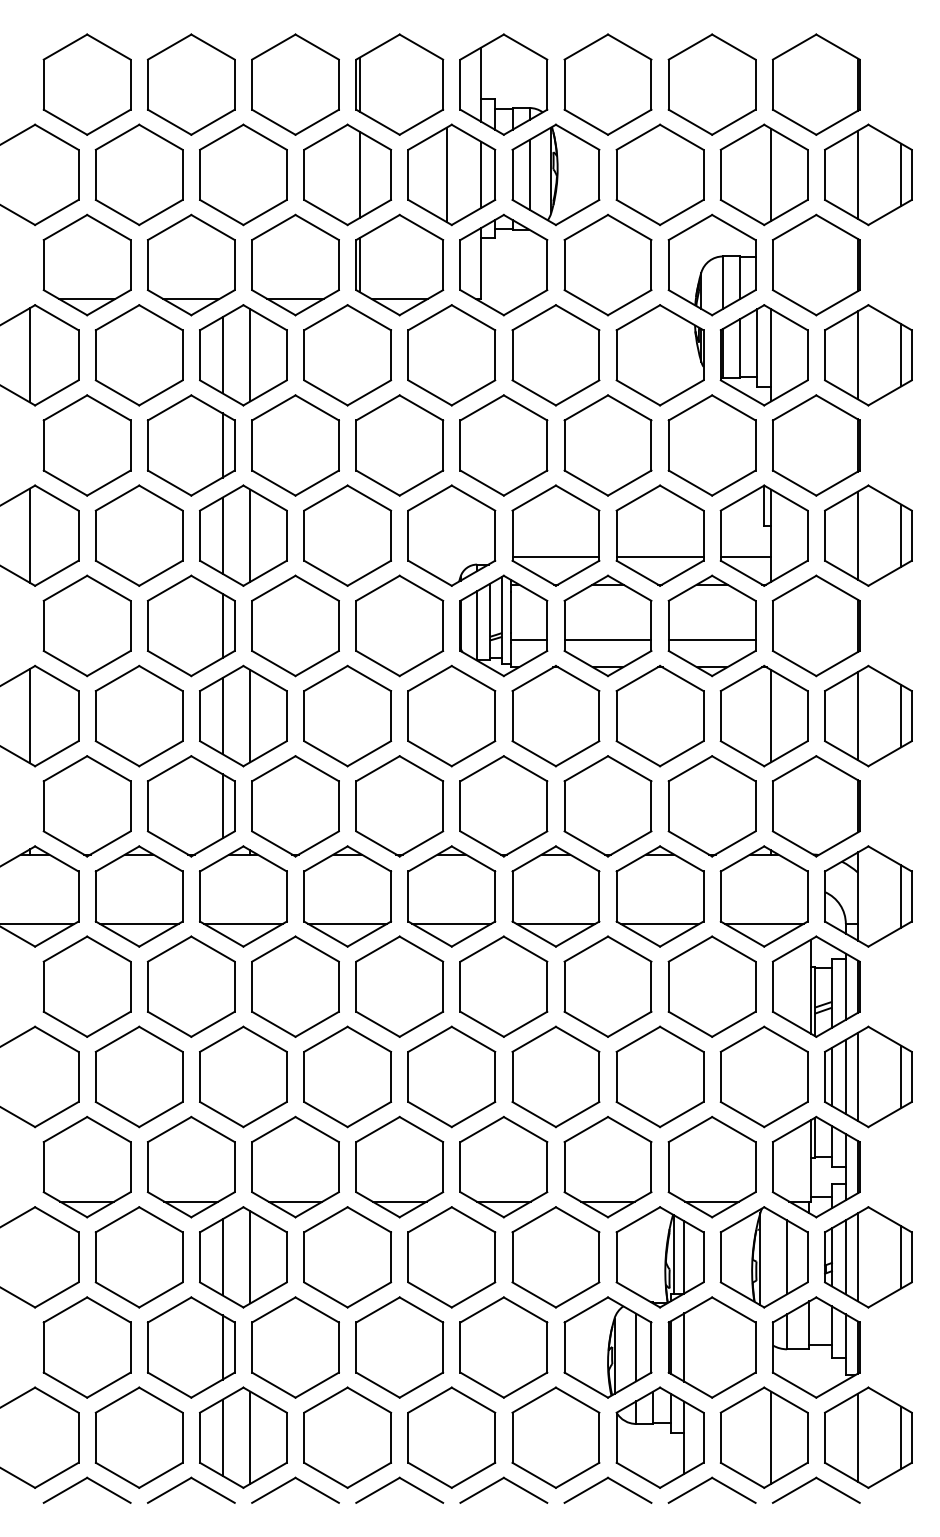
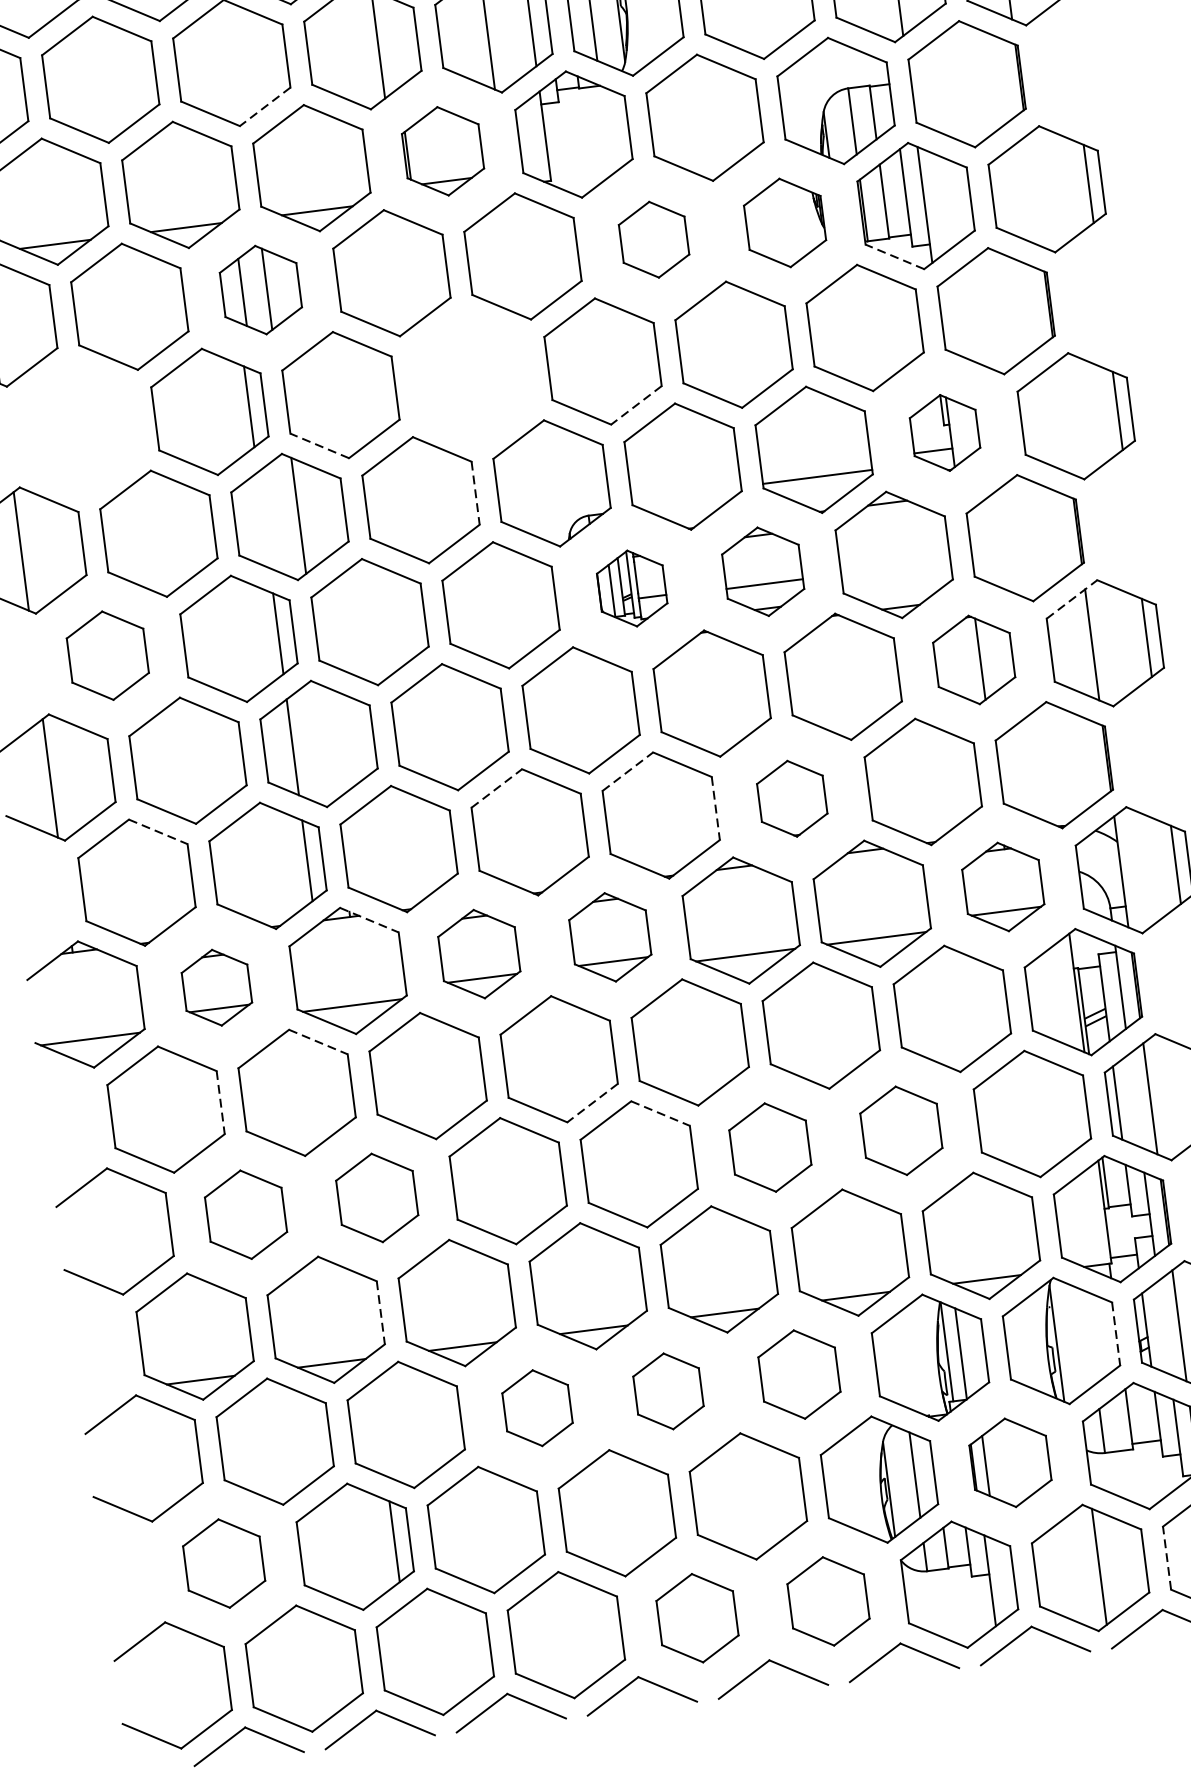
line: (264, 212) -> (264, 106), solid -> dashed
part: (399, 264) -> (442, 150), size x0.7
part: (243, 355) -> (261, 290), size x0.7
part: (555, 355) -> (653, 239), size x0.6
part: (659, 355) -> (784, 223), size x0.7
line: (858, 355) -> (1034, 191), removed
line: (742, 392) -> (894, 256), solid -> dashed
part: (86, 445) -> (77, 428), removed
part: (399, 445) -> (471, 378), removed
line: (273, 482) -> (319, 445), solid -> dashed
line: (525, 483) -> (636, 405), solid -> dashed
line: (222, 535) -> (263, 520), removed
part: (763, 535) -> (944, 432), size x0.6
line: (858, 535) -> (1063, 417), removed
line: (391, 536) -> (476, 494), solid -> dashed
line: (555, 557) -> (686, 494), removed
part: (86, 625) -> (106, 655), size x0.7
part: (503, 625) -> (631, 588), size x0.6
part: (607, 625) -> (762, 571), size x0.7
line: (711, 639) -> (895, 572), removed
line: (847, 678) -> (1072, 599), solid -> dashed
part: (763, 715) -> (973, 659), size x0.7
line: (250, 716) -> (327, 743), removed
line: (109, 768) -> (158, 831), solid -> dashed
line: (378, 768) -> (497, 788), solid -> dashed
line: (482, 768) -> (628, 771), solid -> dashed
line: (547, 806) -> (716, 808), solid -> dashed
part: (607, 806) -> (791, 799), size x0.6
line: (265, 859) -> (369, 920), solid -> dashed
part: (138, 896) -> (216, 987), size x0.6
part: (347, 896) -> (479, 954), size x0.7
part: (451, 896) -> (609, 937), size x0.7
part: (763, 896) -> (1002, 887), size x0.7
line: (213, 949) -> (318, 1042), solid -> dashed
line: (130, 987) -> (220, 1103), solid -> dashed
line: (420, 1024) -> (591, 1103), solid -> dashed
line: (473, 1039) -> (660, 1113), solid -> dashed
part: (138, 1076) -> (245, 1214), size x0.7
part: (243, 1076) -> (377, 1197), size x0.7
part: (555, 1076) -> (769, 1147), size x0.7
part: (659, 1076) -> (900, 1130), size x0.7
line: (845, 1076) -> (1134, 1100), removed
line: (234, 1167) -> (380, 1313), solid -> dashed
line: (222, 1257) -> (379, 1428), removed
line: (250, 1257) -> (415, 1423), removed
part: (347, 1257) -> (537, 1408), size x0.6
part: (451, 1257) -> (668, 1391), size x0.6
part: (555, 1257) -> (798, 1374), size x0.7
line: (787, 1257) -> (1090, 1337), removed
line: (807, 1257) -> (1115, 1334), solid -> dashed
line: (845, 1257) -> (1163, 1328), removed
part: (86, 1347) -> (223, 1563), size x0.7
part: (711, 1347) -> (1009, 1462), size x0.7
line: (222, 1437) -> (408, 1654), removed
line: (250, 1437) -> (444, 1650), removed
part: (451, 1437) -> (697, 1618), size x0.7
part: (555, 1437) -> (827, 1601), size x0.7
line: (825, 1437) -> (1167, 1557), solid -> dashed

